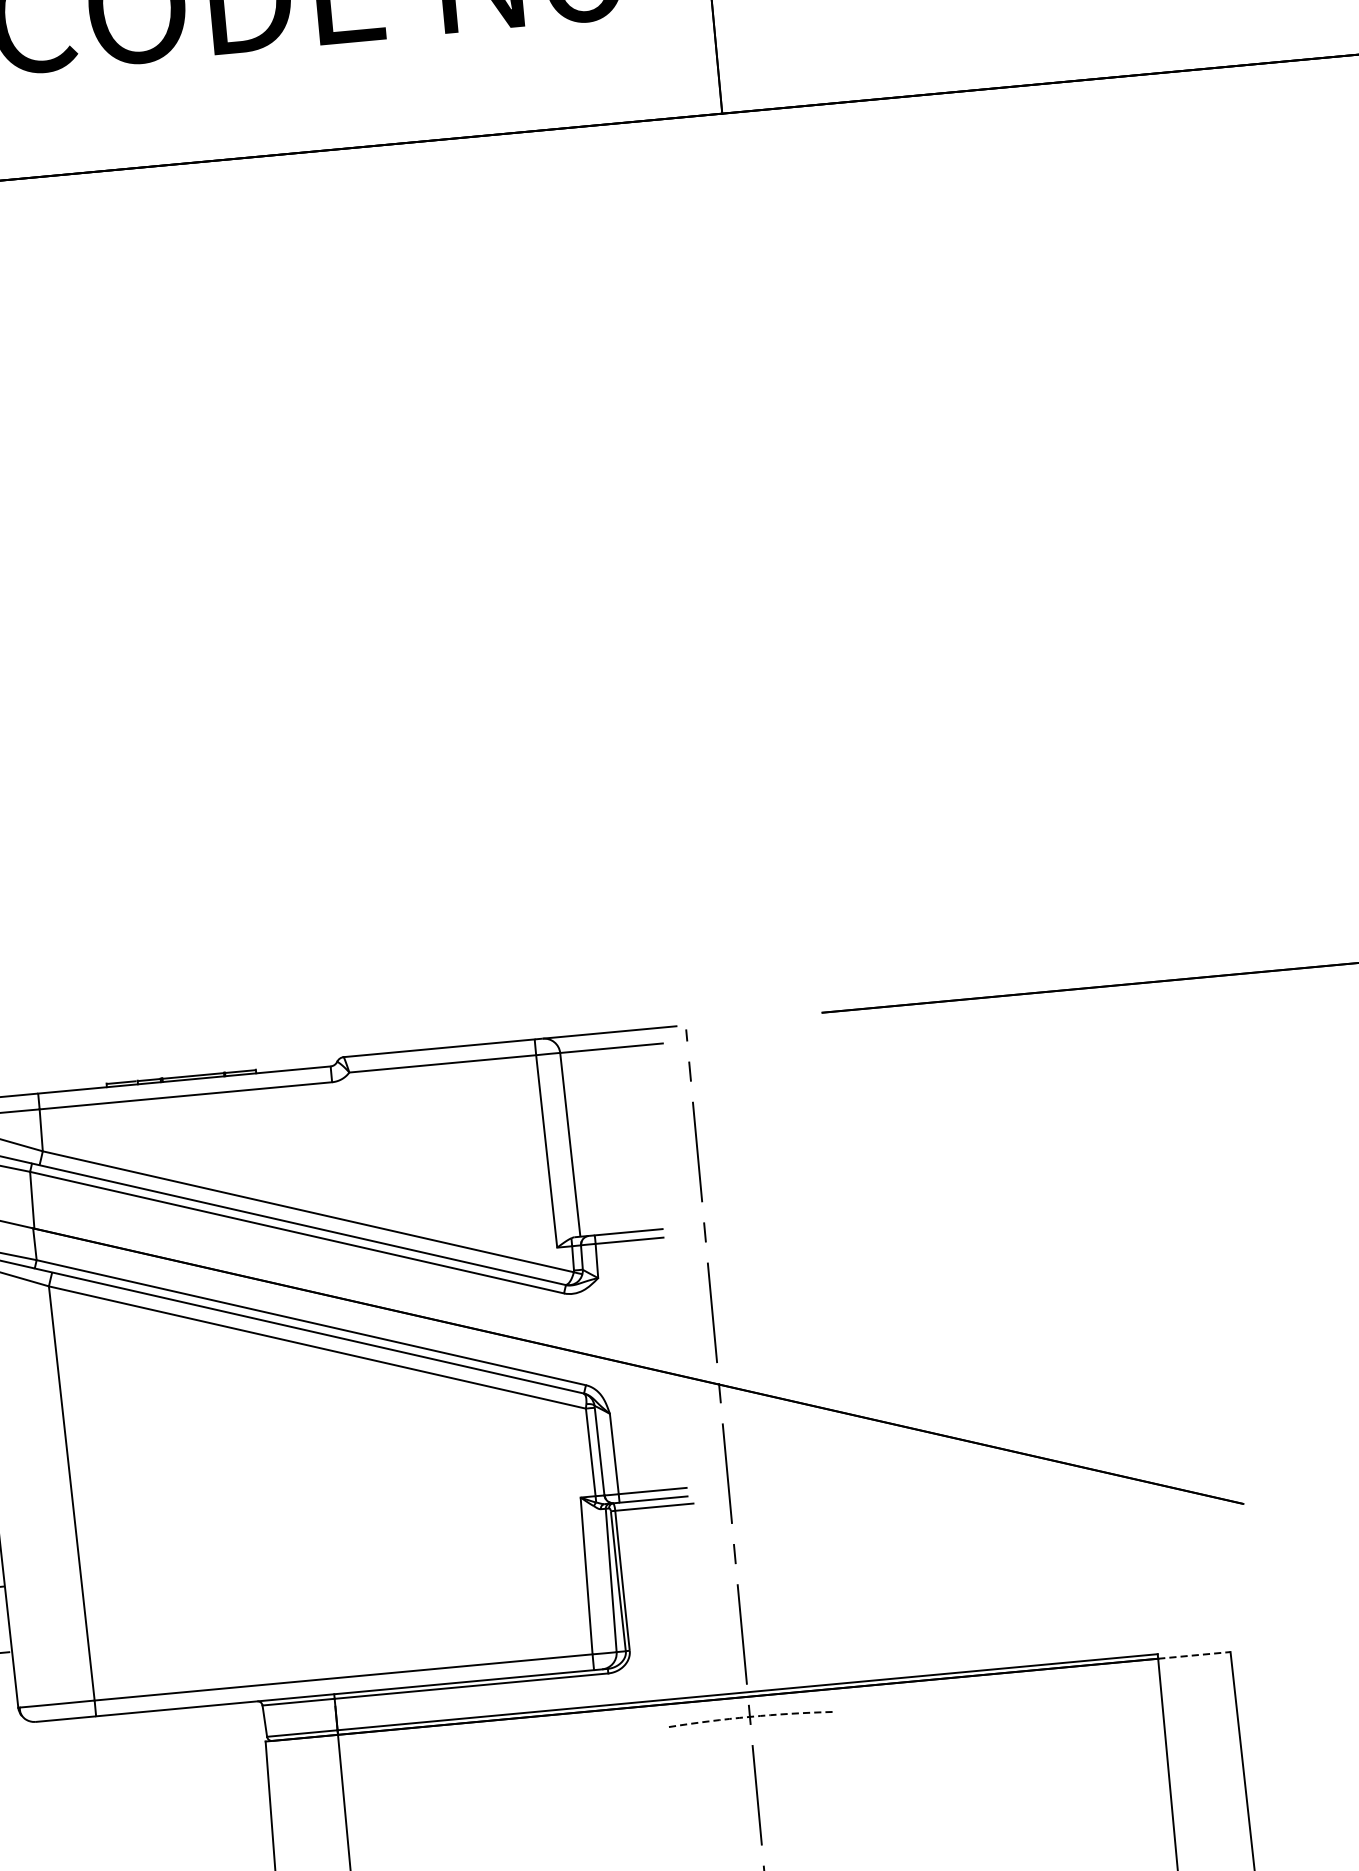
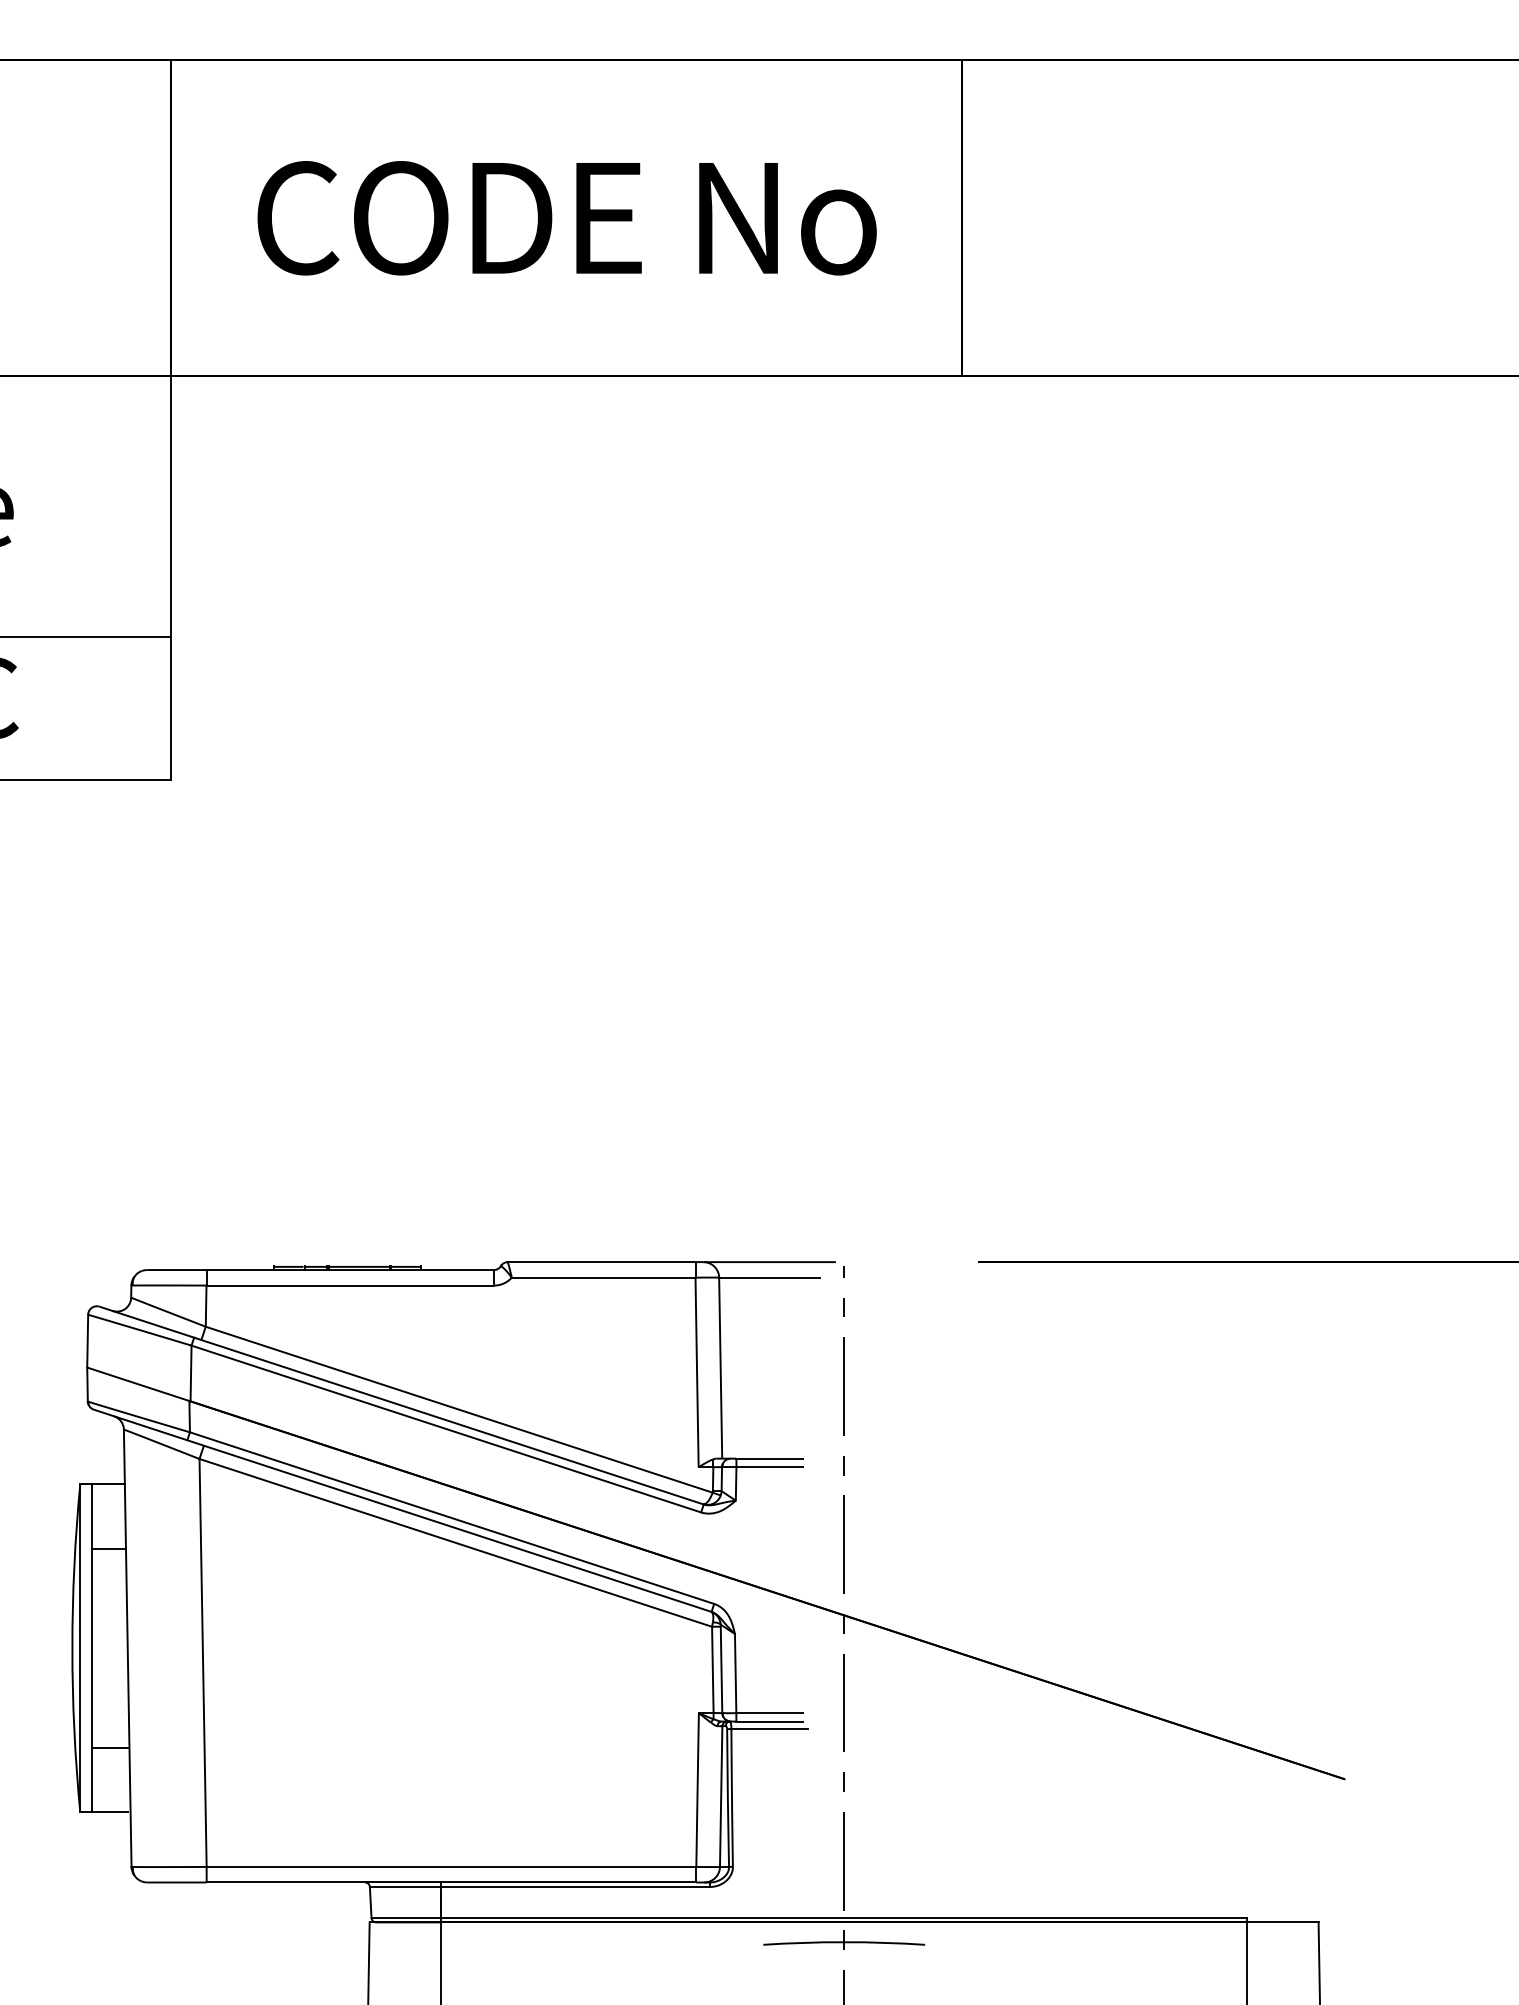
line: (1194, 1655) -> (1283, 1922), dashed -> solid
arc: (750, 1717) -> (844, 1942), dashed -> solid

